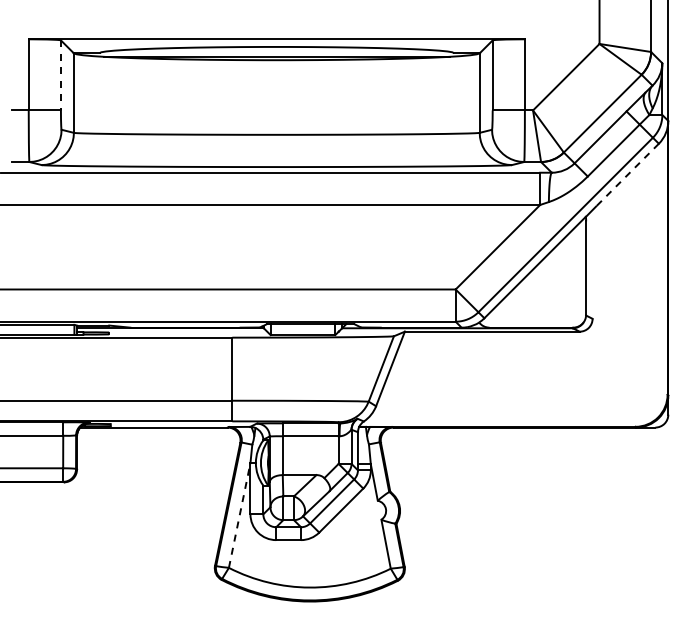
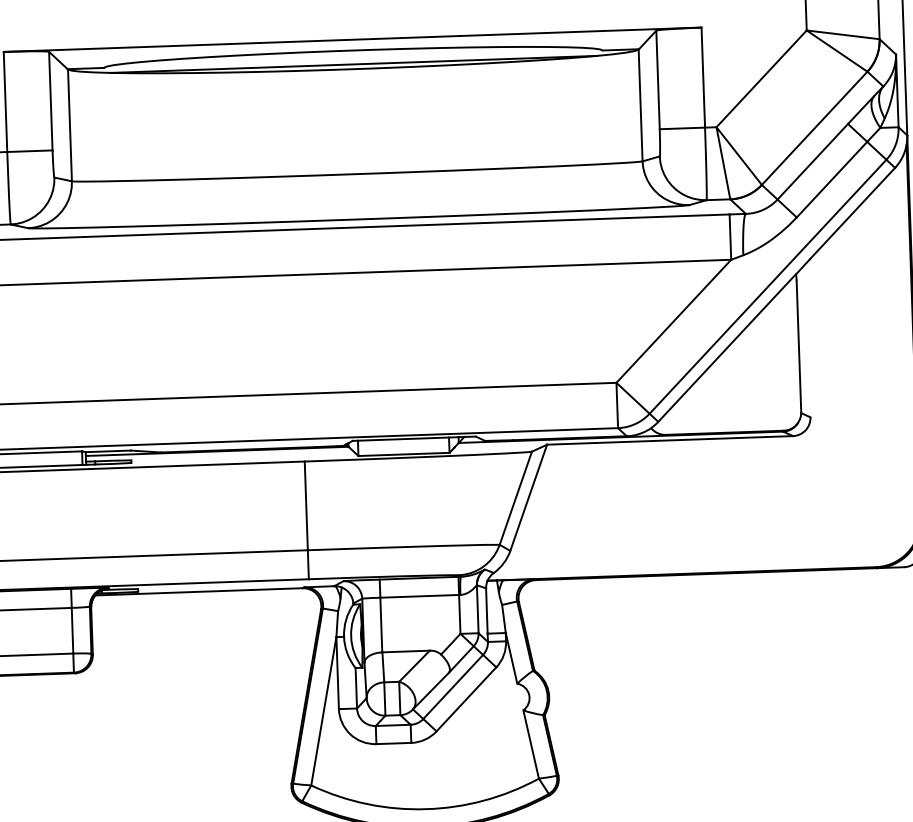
line: (60, 75) -> (50, 101), dashed -> solid
line: (627, 175) -> (852, 214), dashed -> solid
line: (239, 515) -> (323, 711), dashed -> solid

